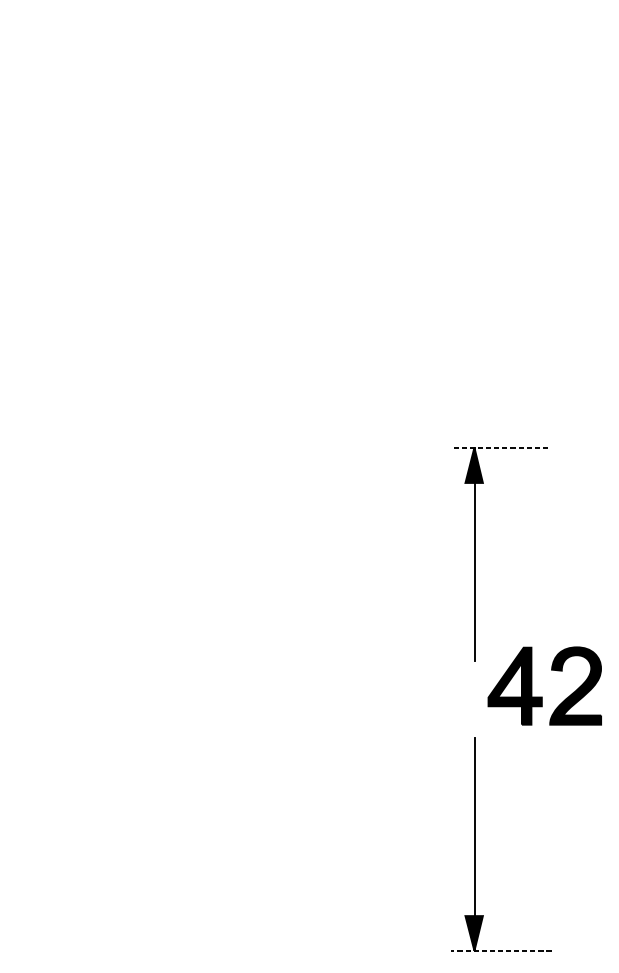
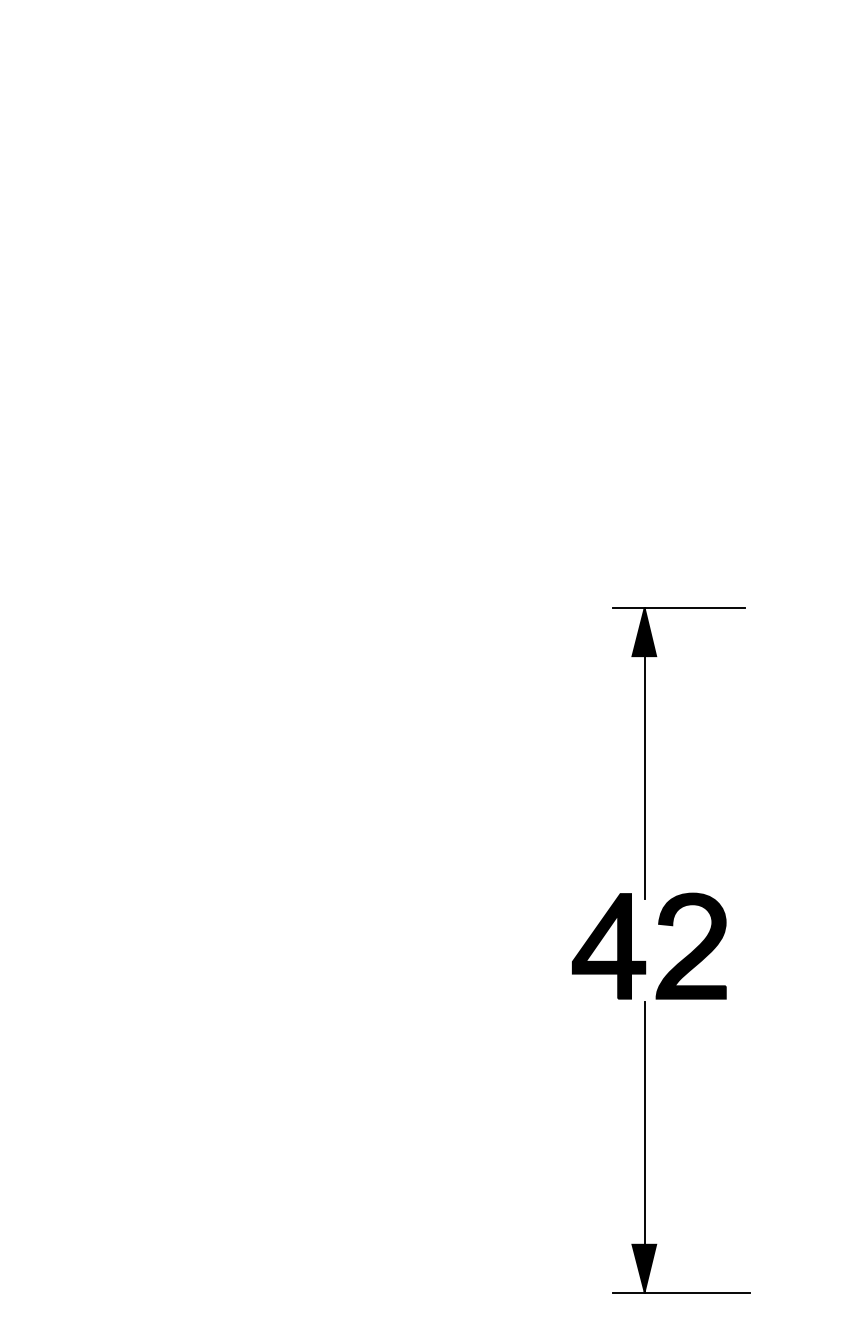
line: (499, 447) -> (678, 608), dashed -> solid
part: (542, 696) -> (645, 960), moved
line: (500, 951) -> (680, 1292), dashed -> solid

